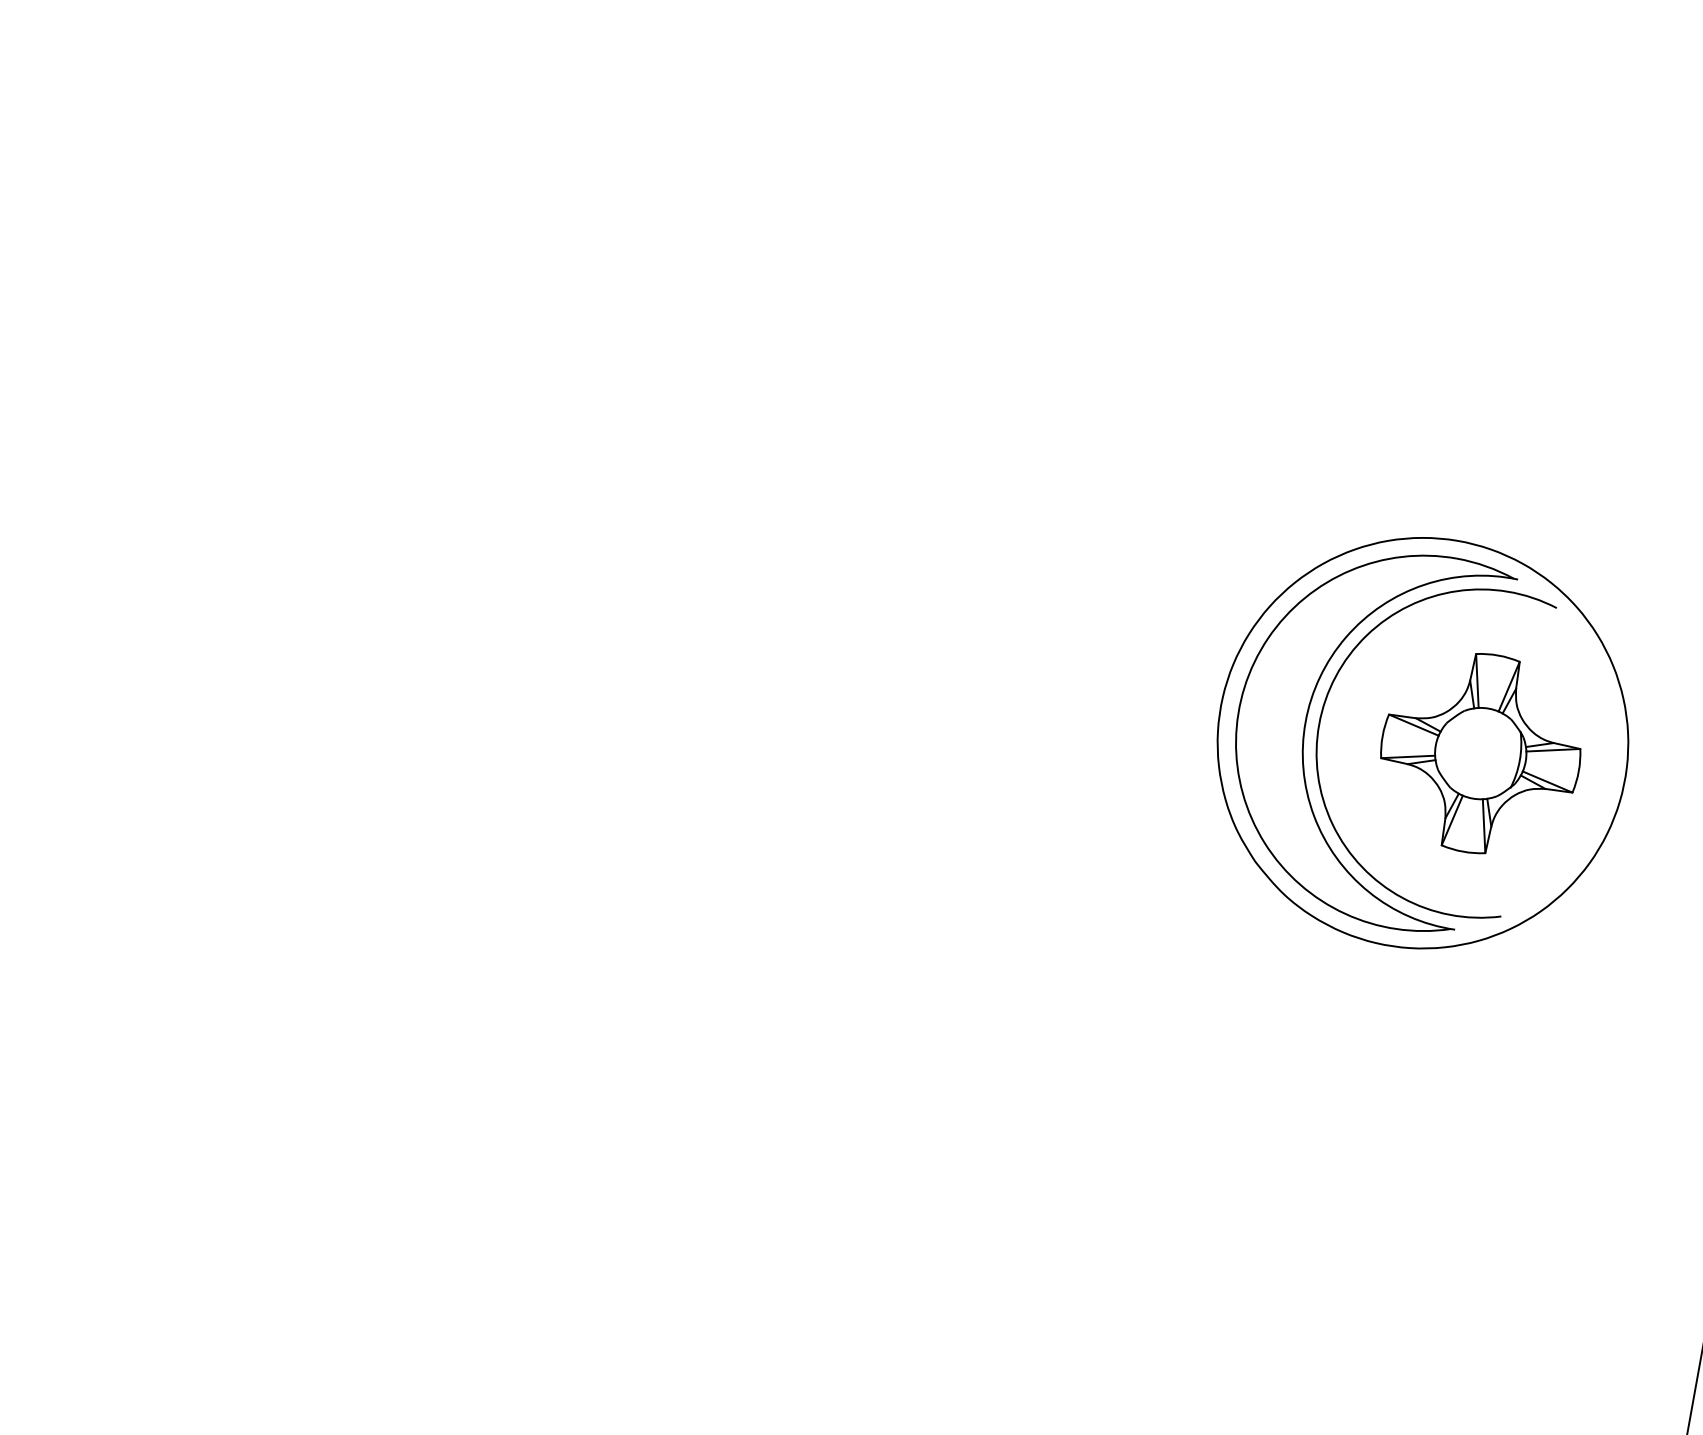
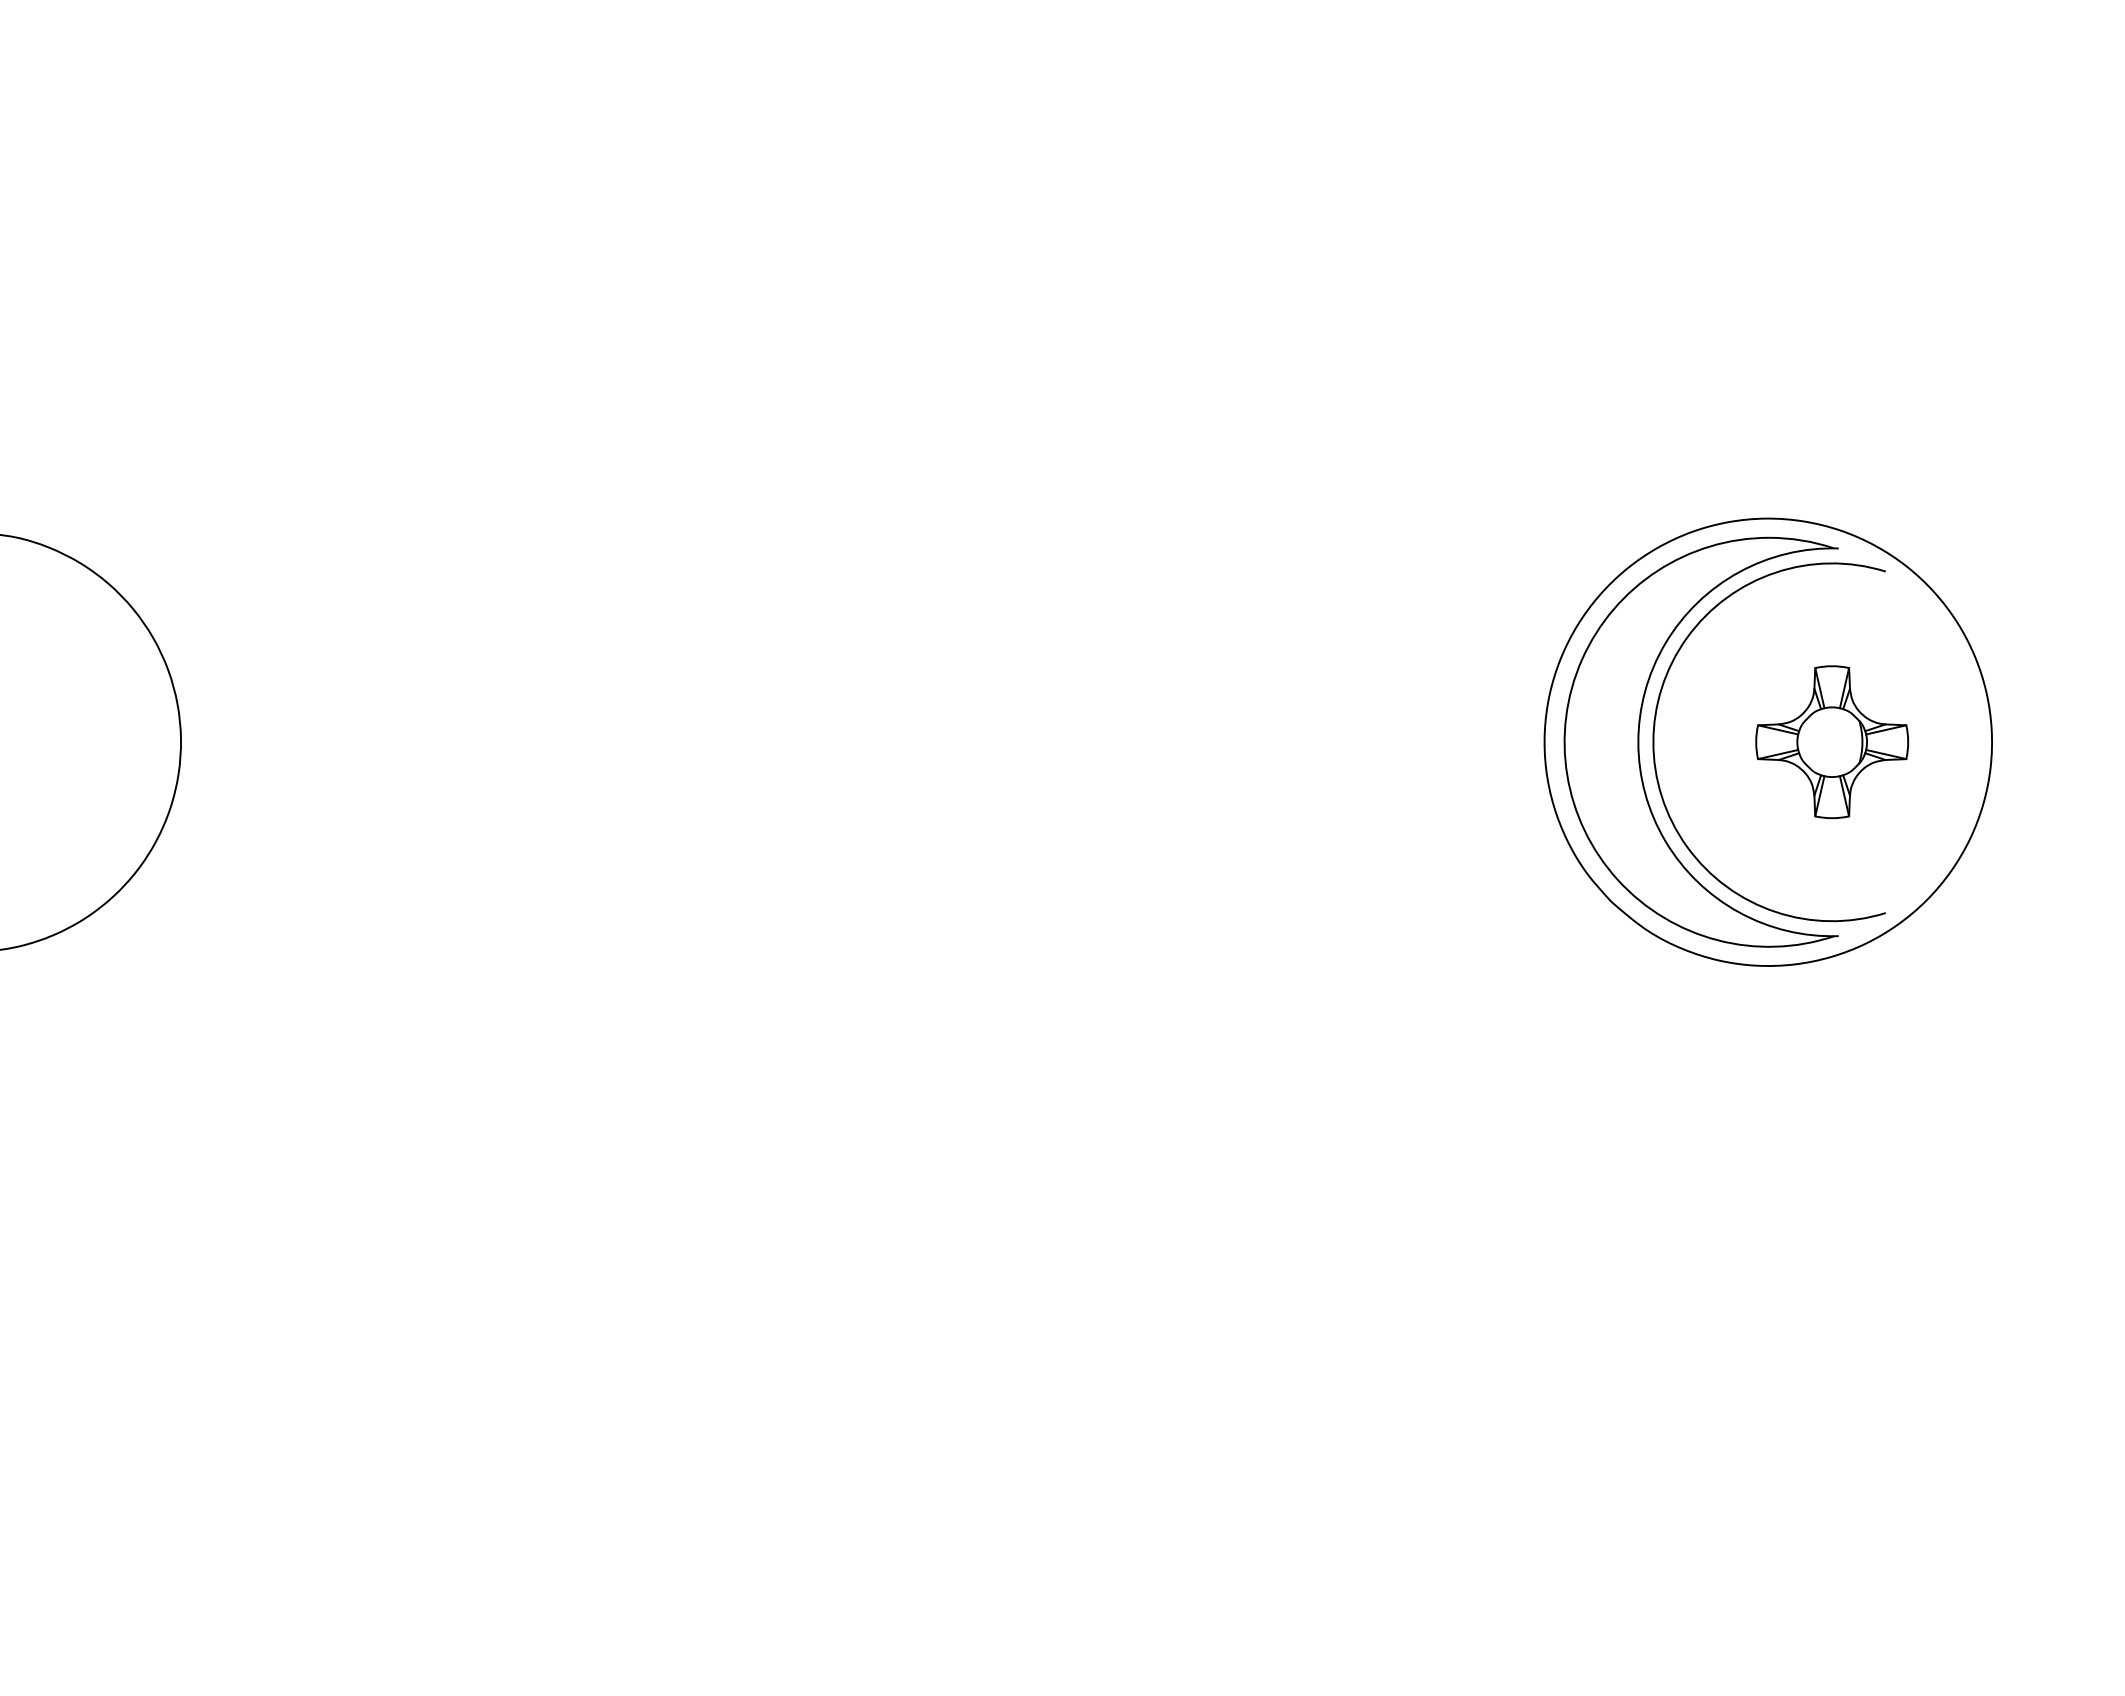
part: (1480, 752) -> (1831, 741), size x0.7

